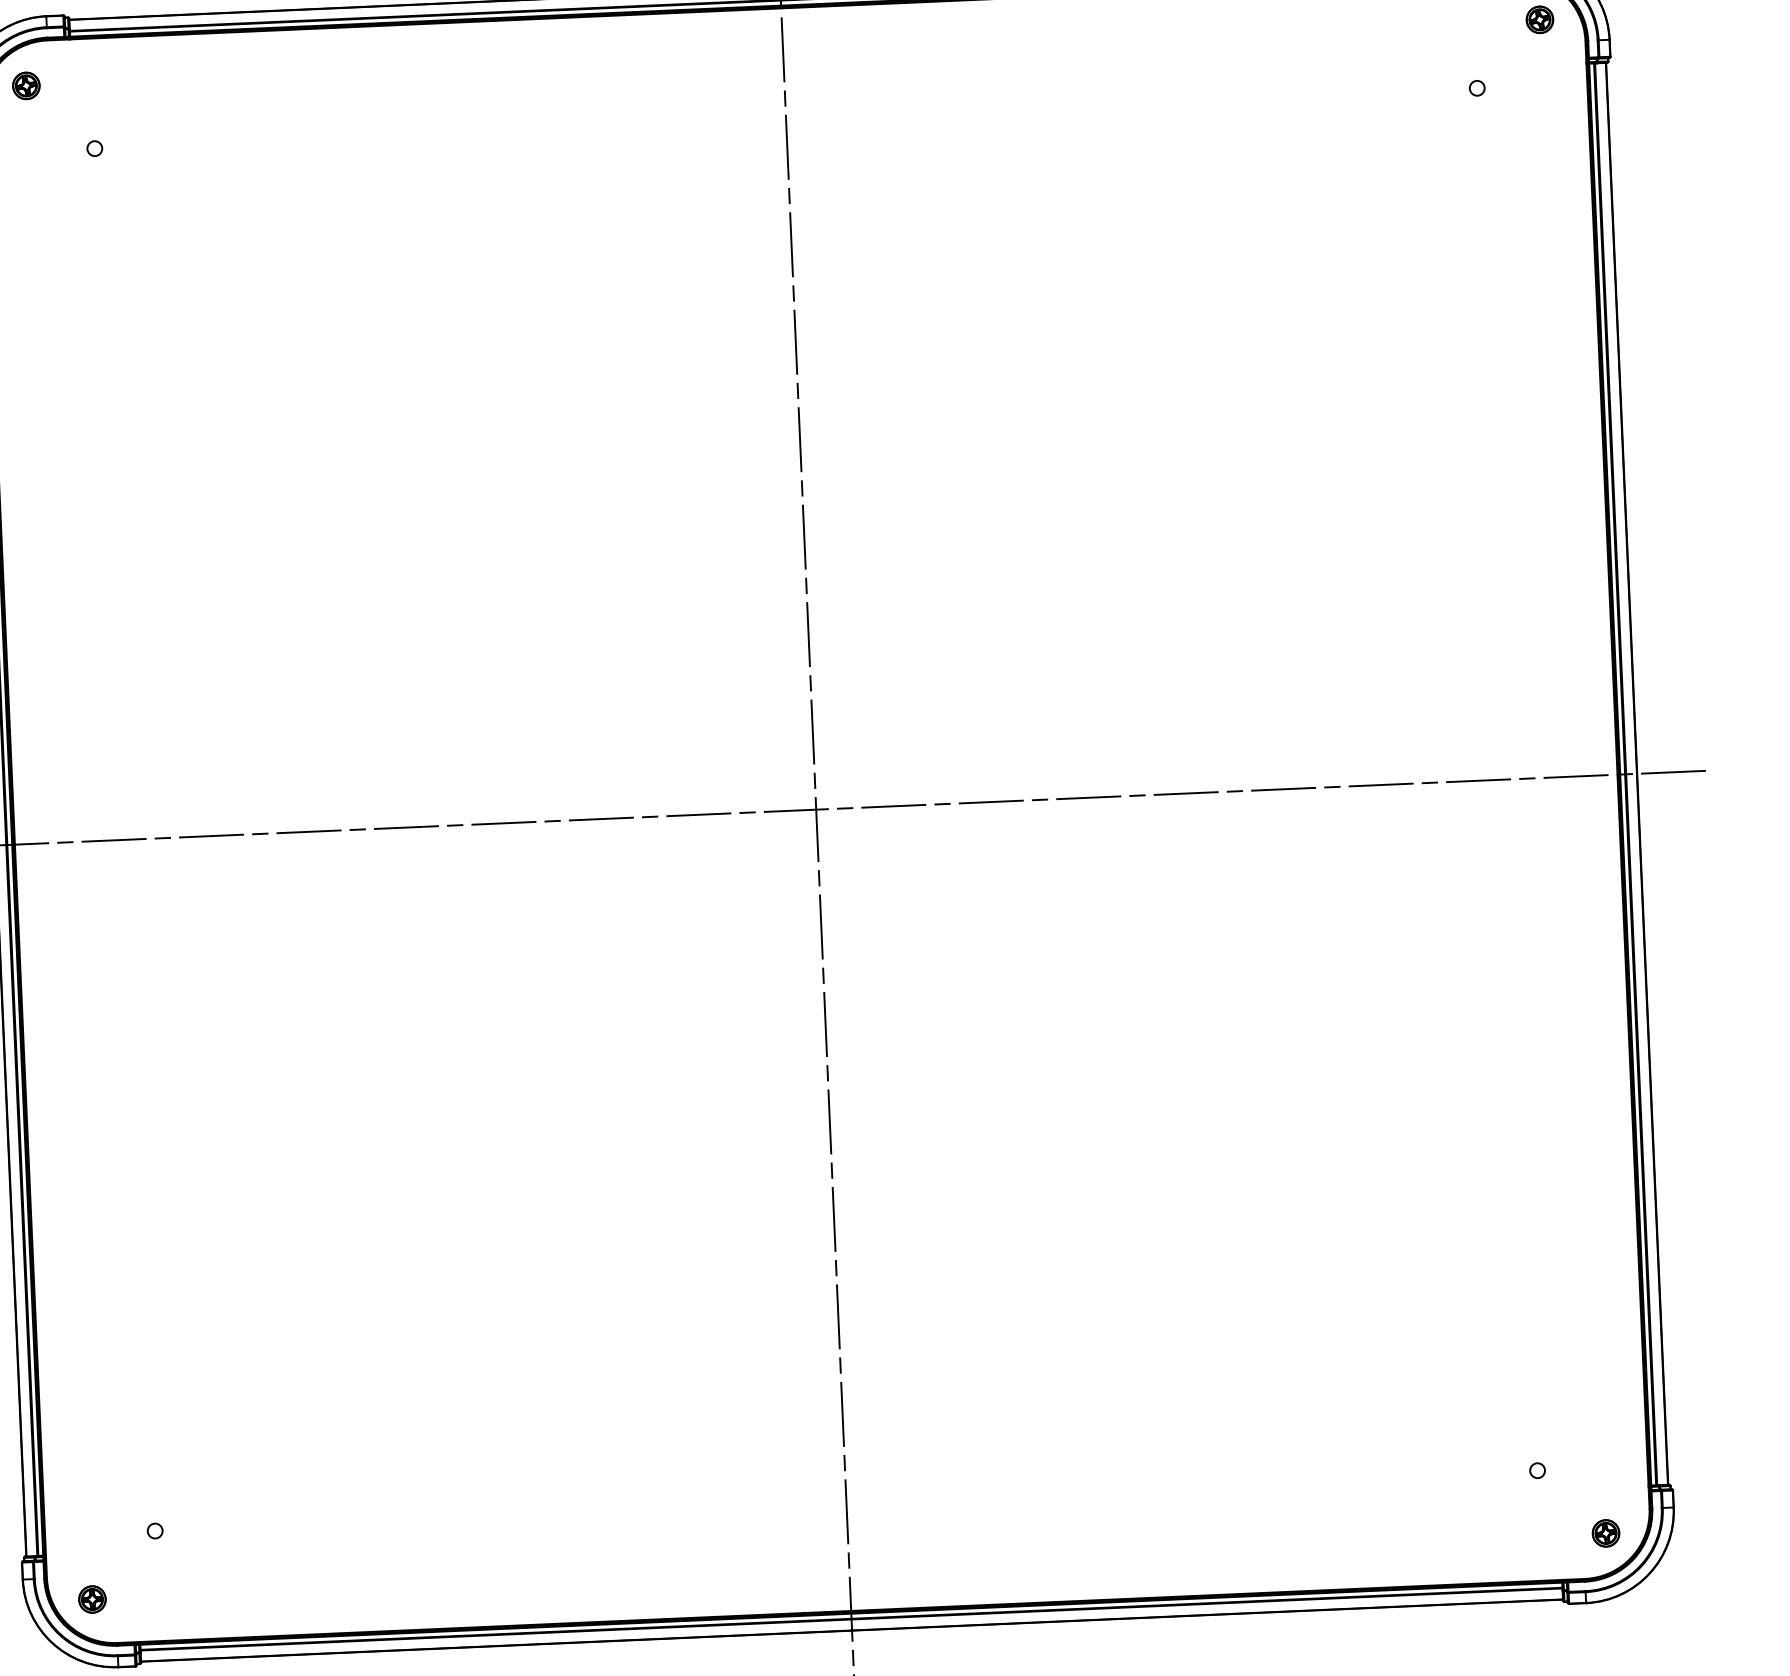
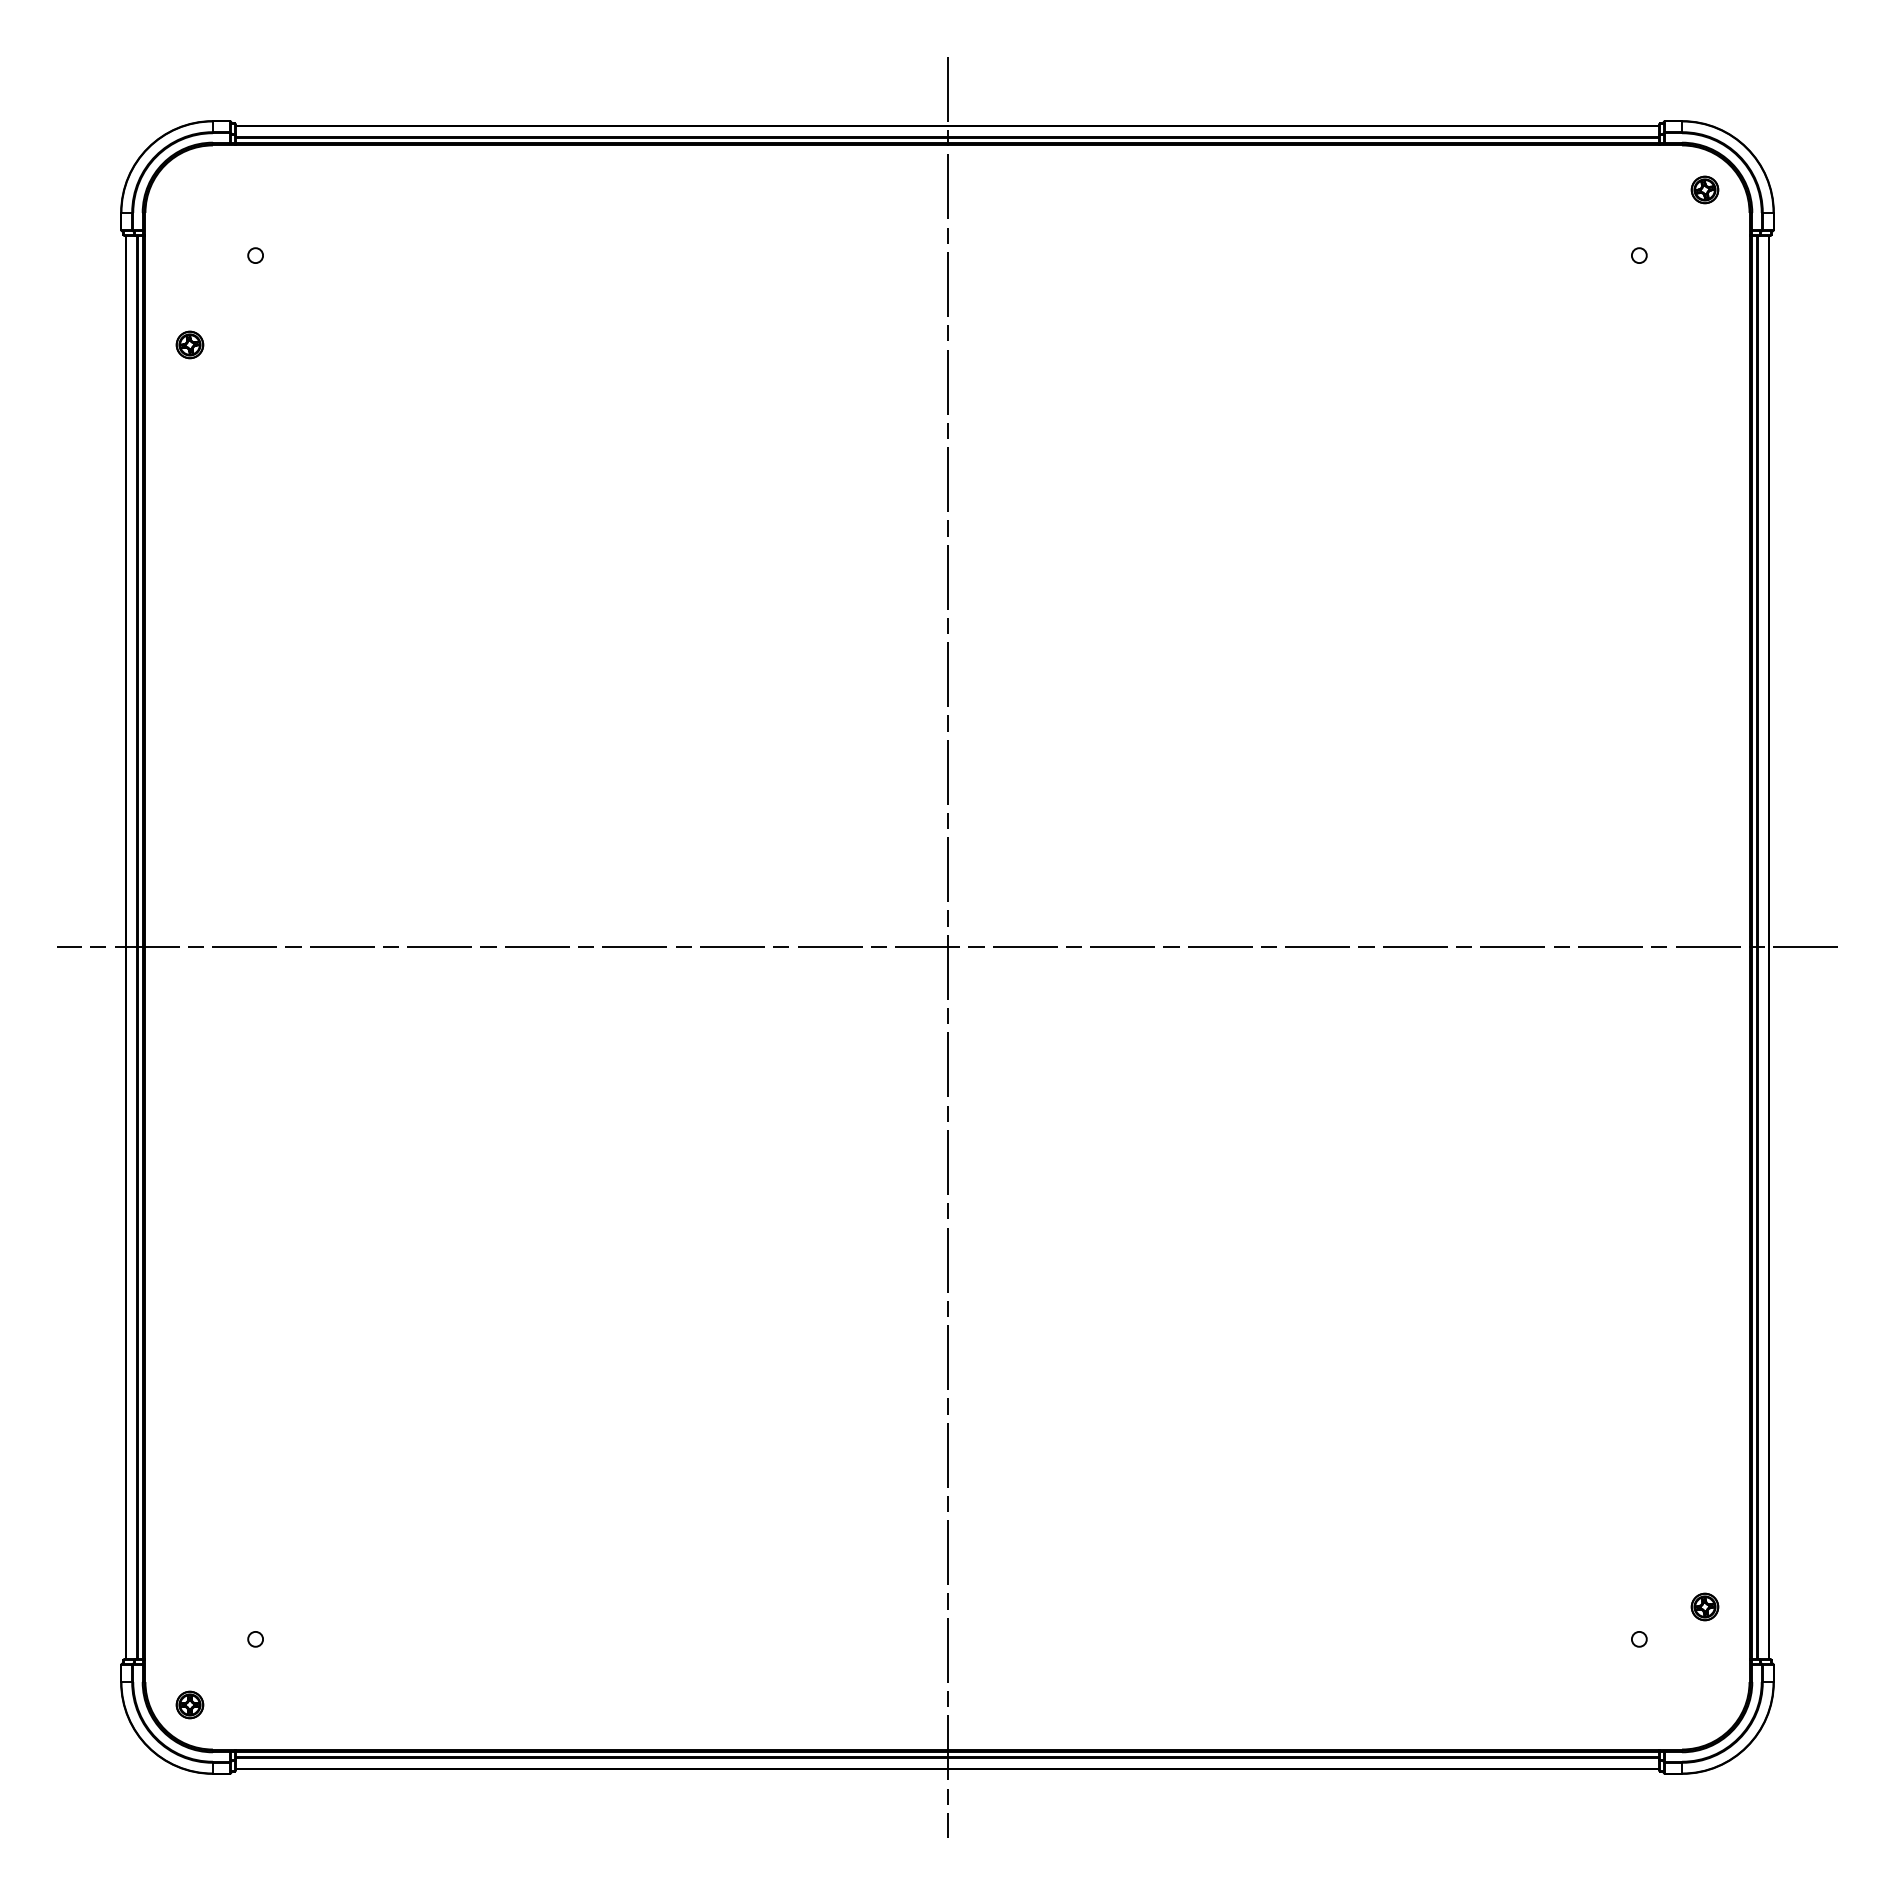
part: (25, 85) -> (189, 344), moved
part: (1605, 1532) -> (1704, 1606), moved

